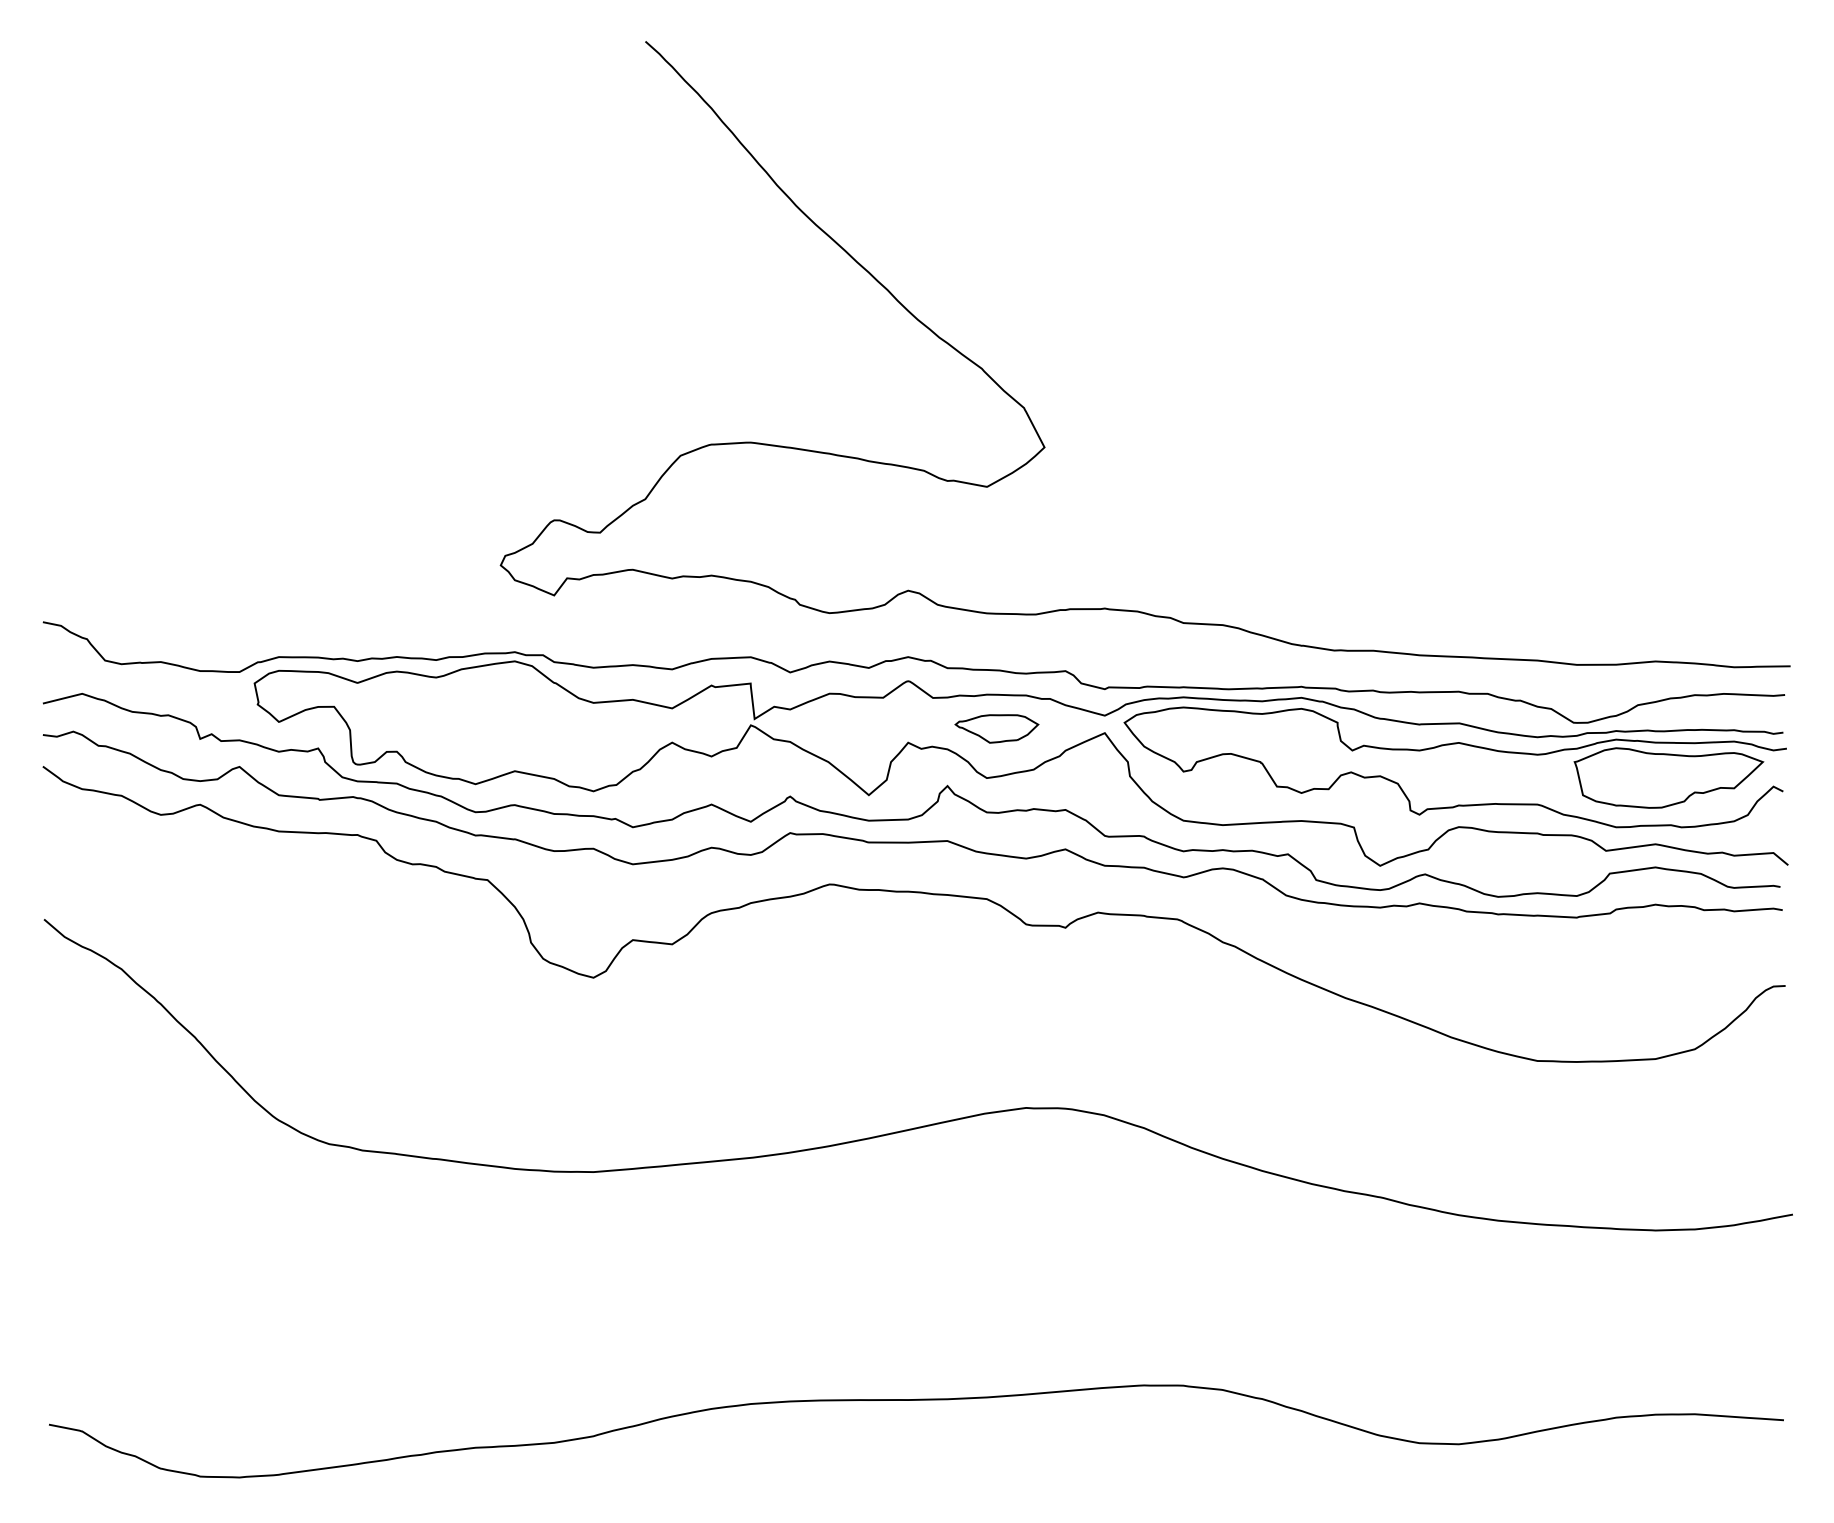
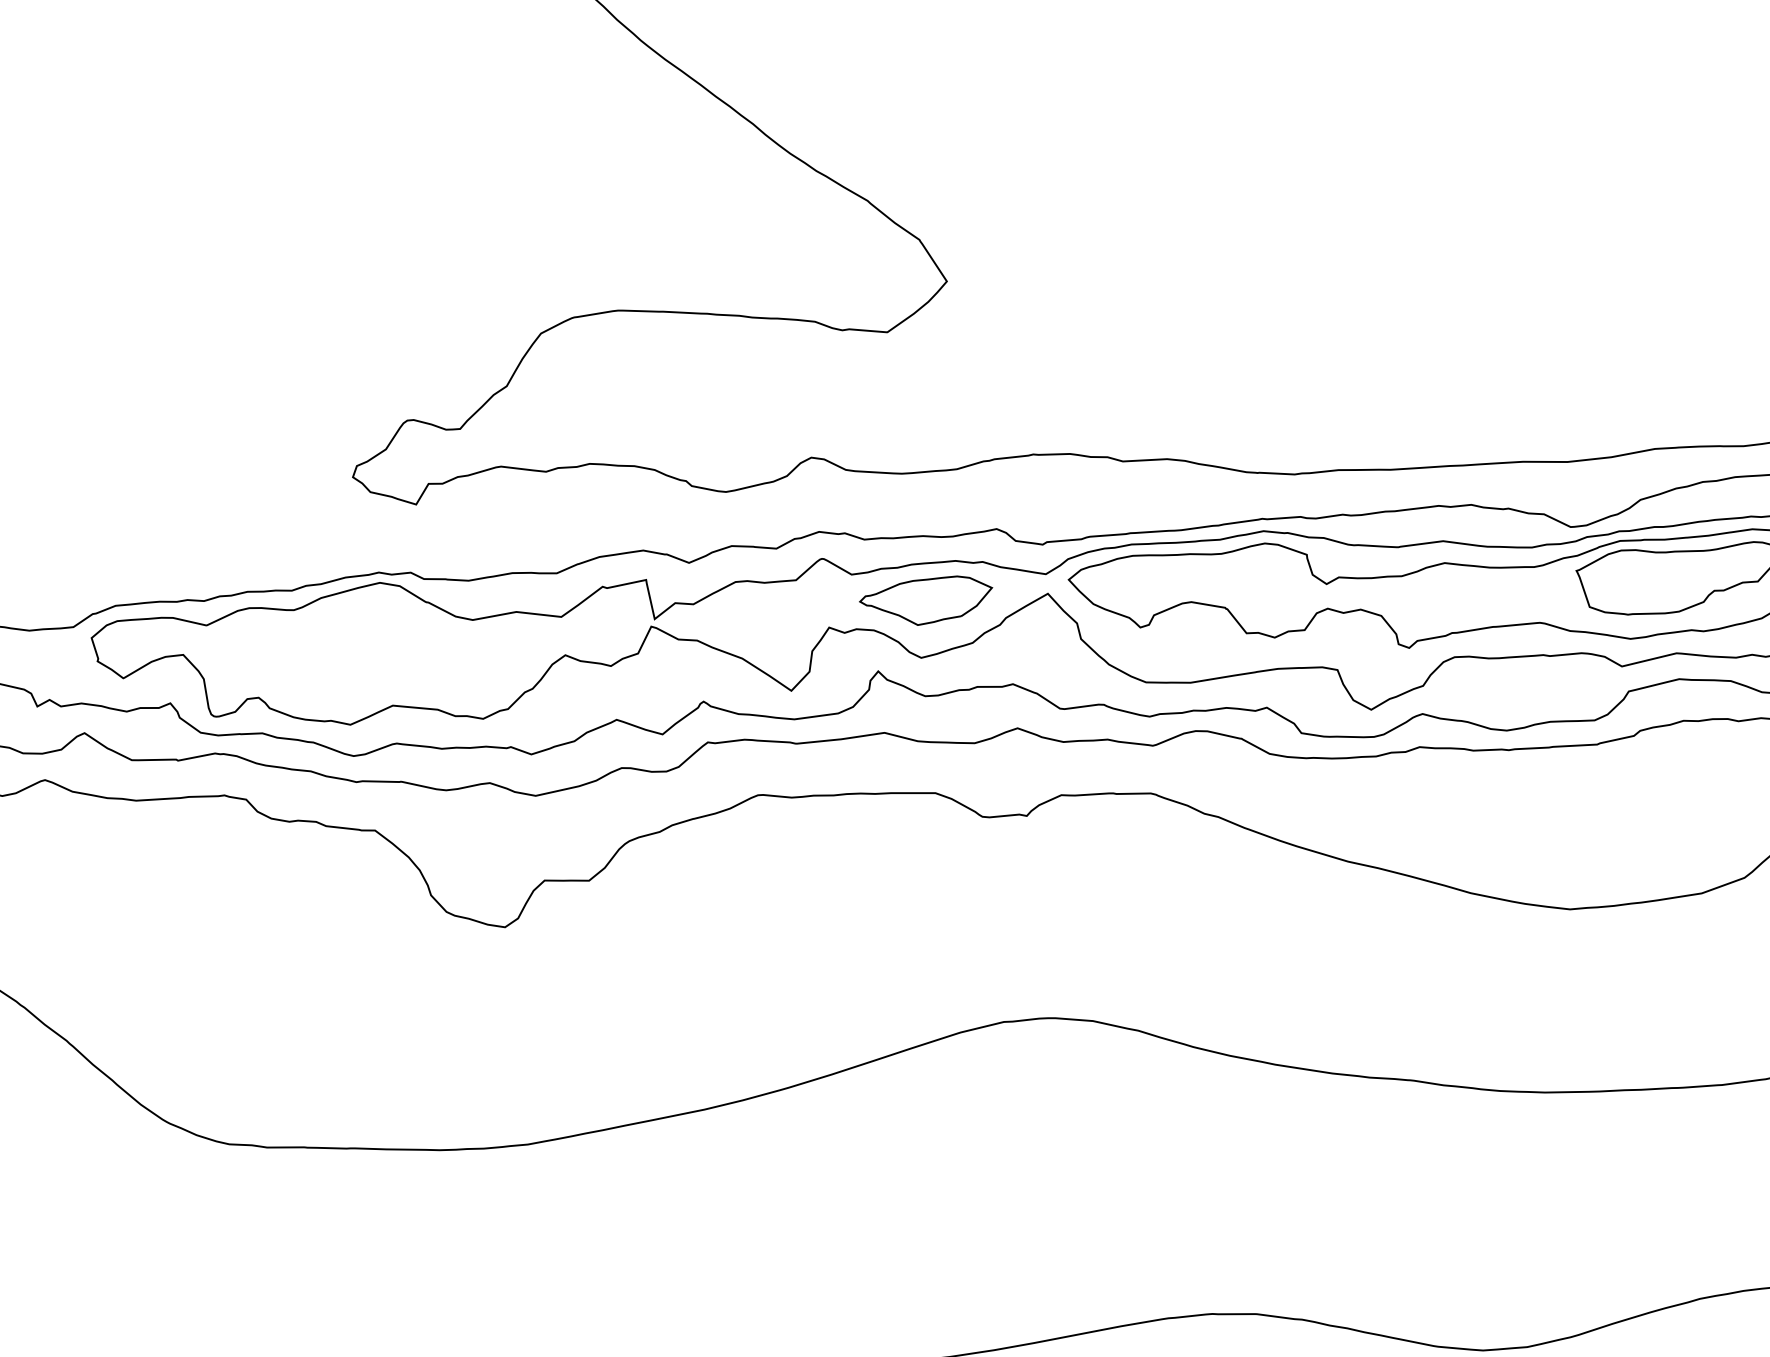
part: (996, 728) -> (926, 601), size x1.43

